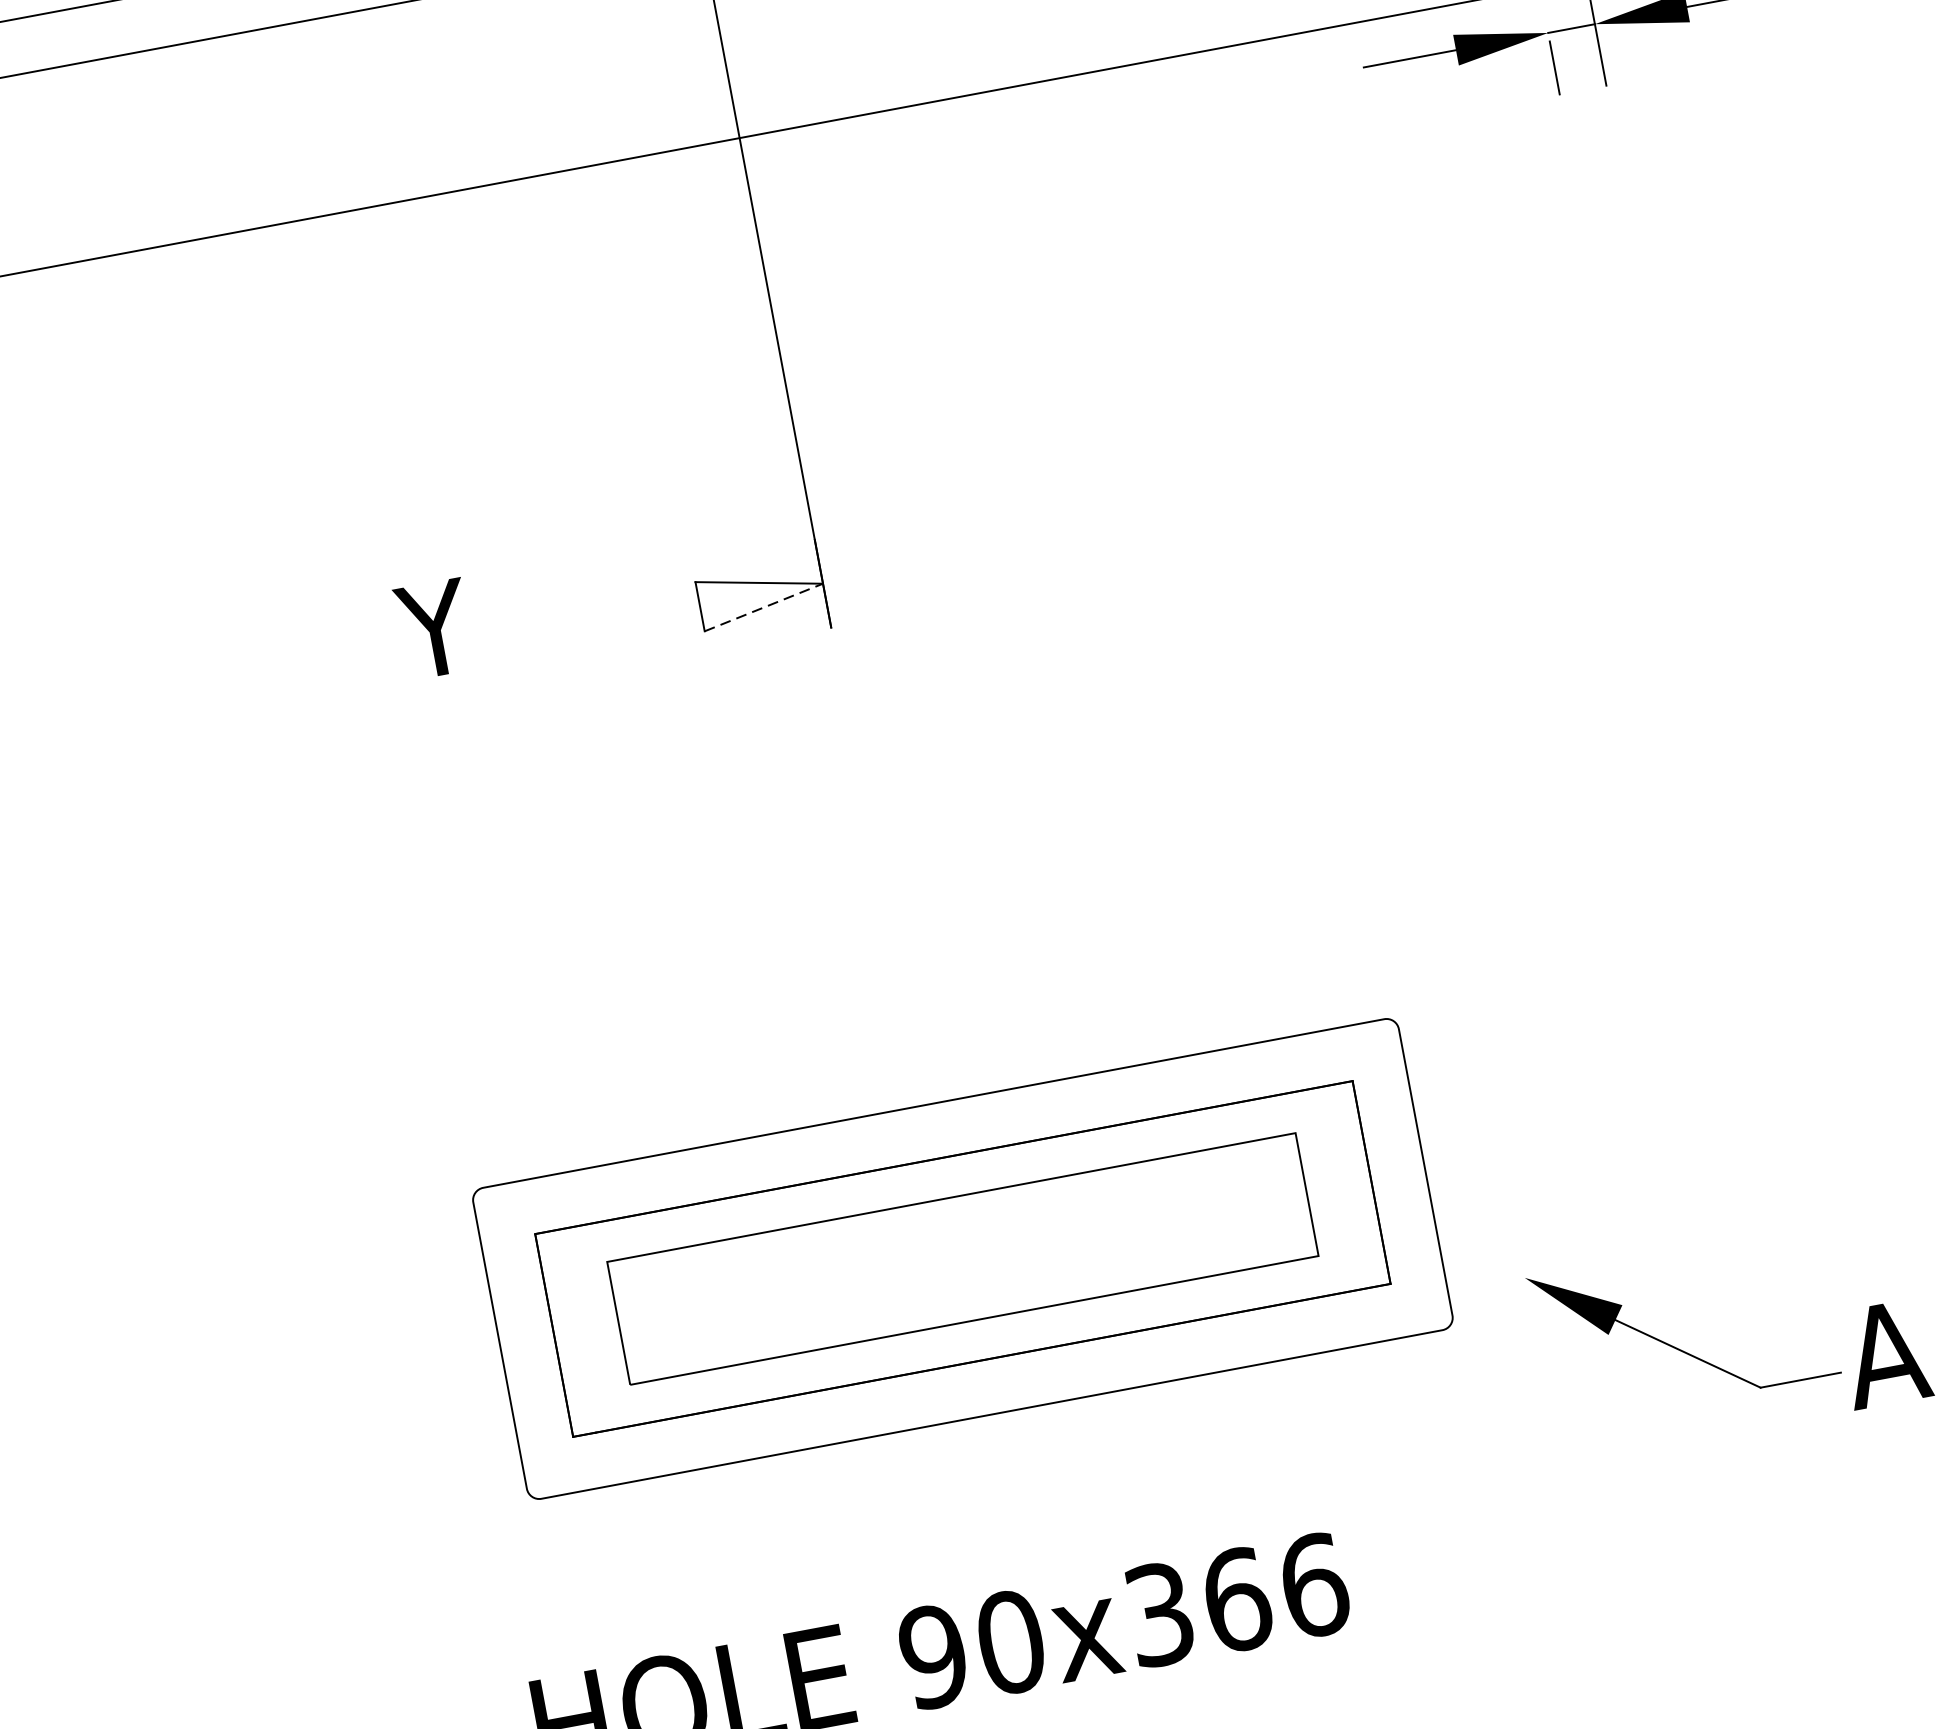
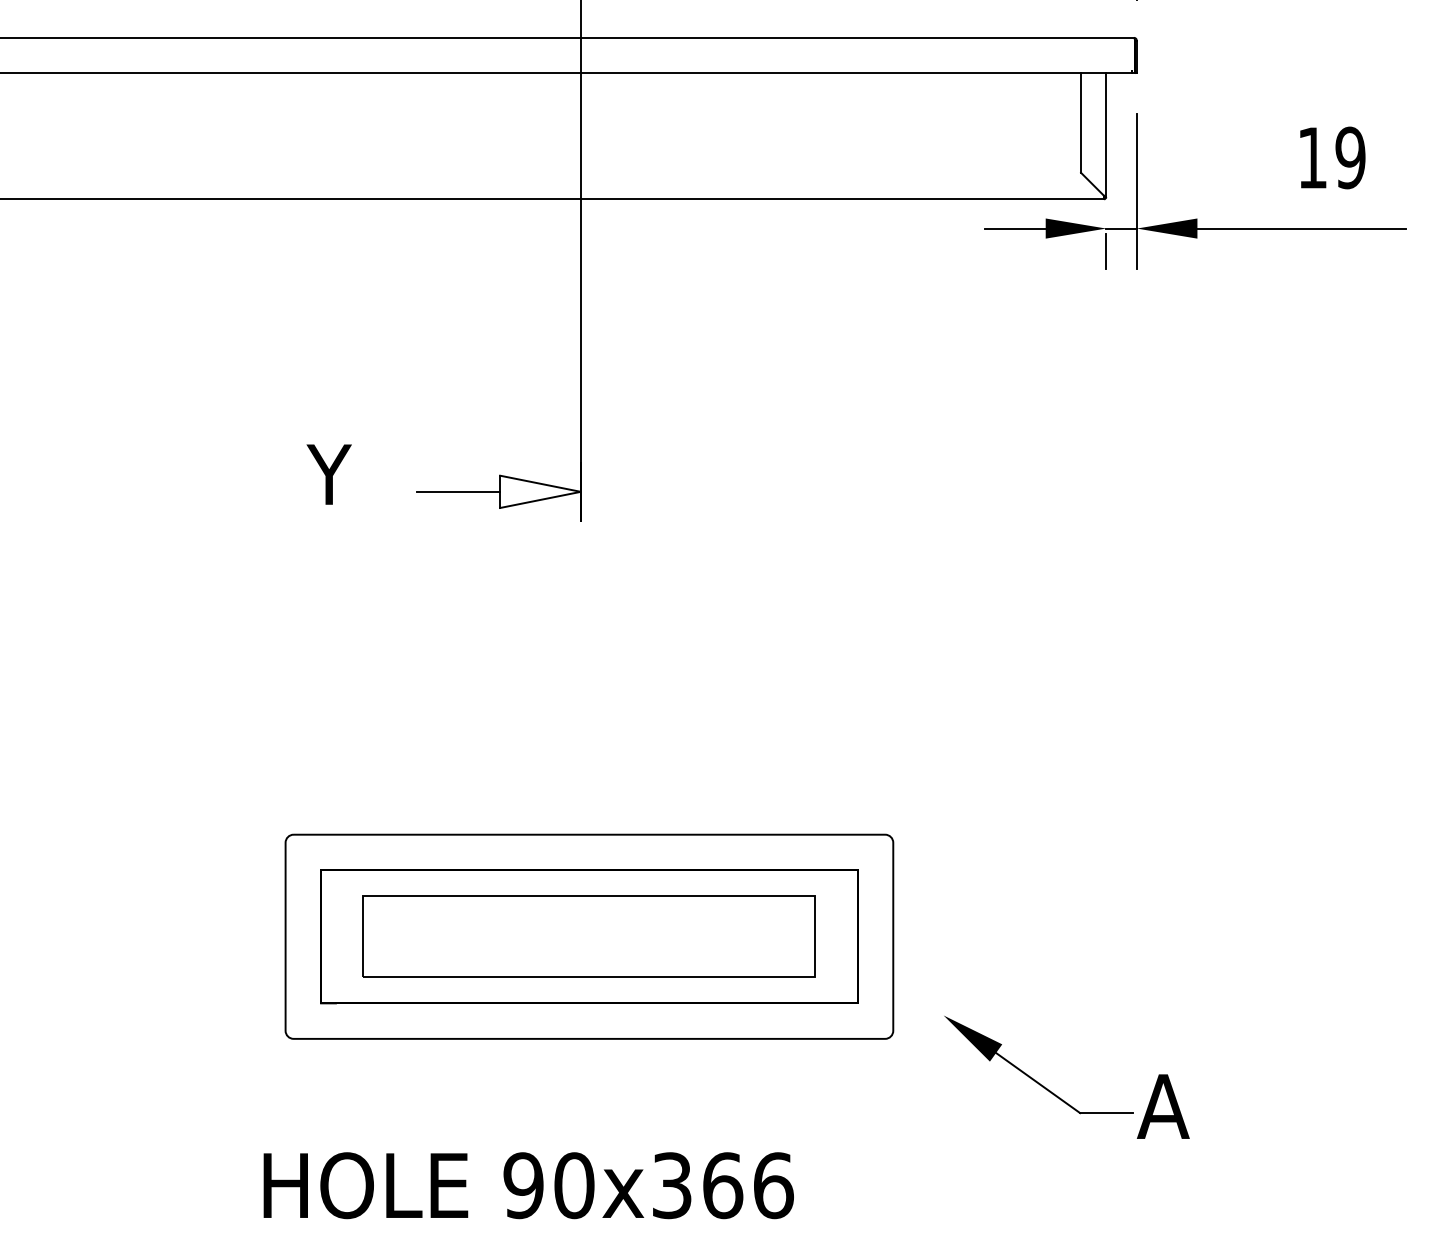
line: (765, 606) -> (541, 499), dashed -> solid
line: (636, 618) -> (458, 491), added

